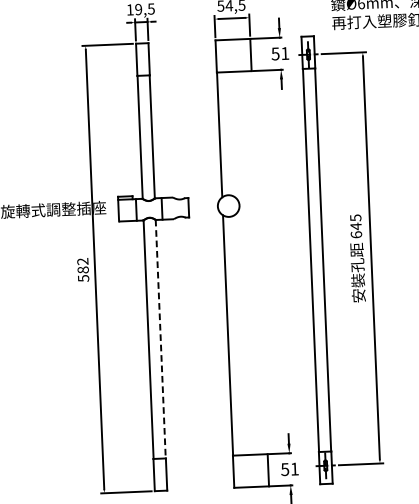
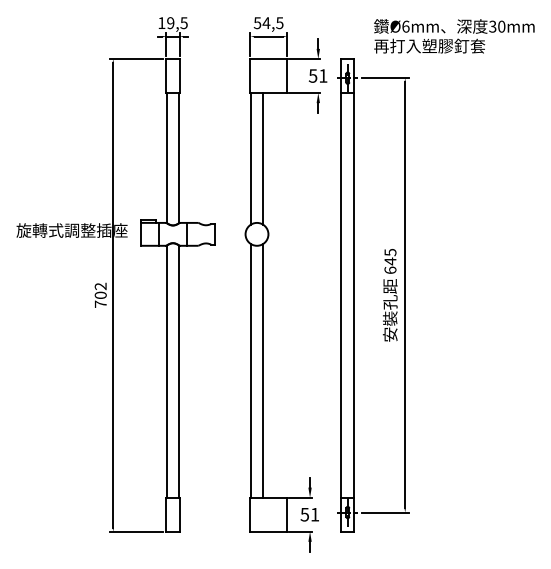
line: (231, 134) -> (263, 158), added
text: (83, 273) -> (100, 299), 582 -> 702
line: (240, 334) -> (263, 370), added
line: (160, 339) -> (179, 372), dashed -> solid

